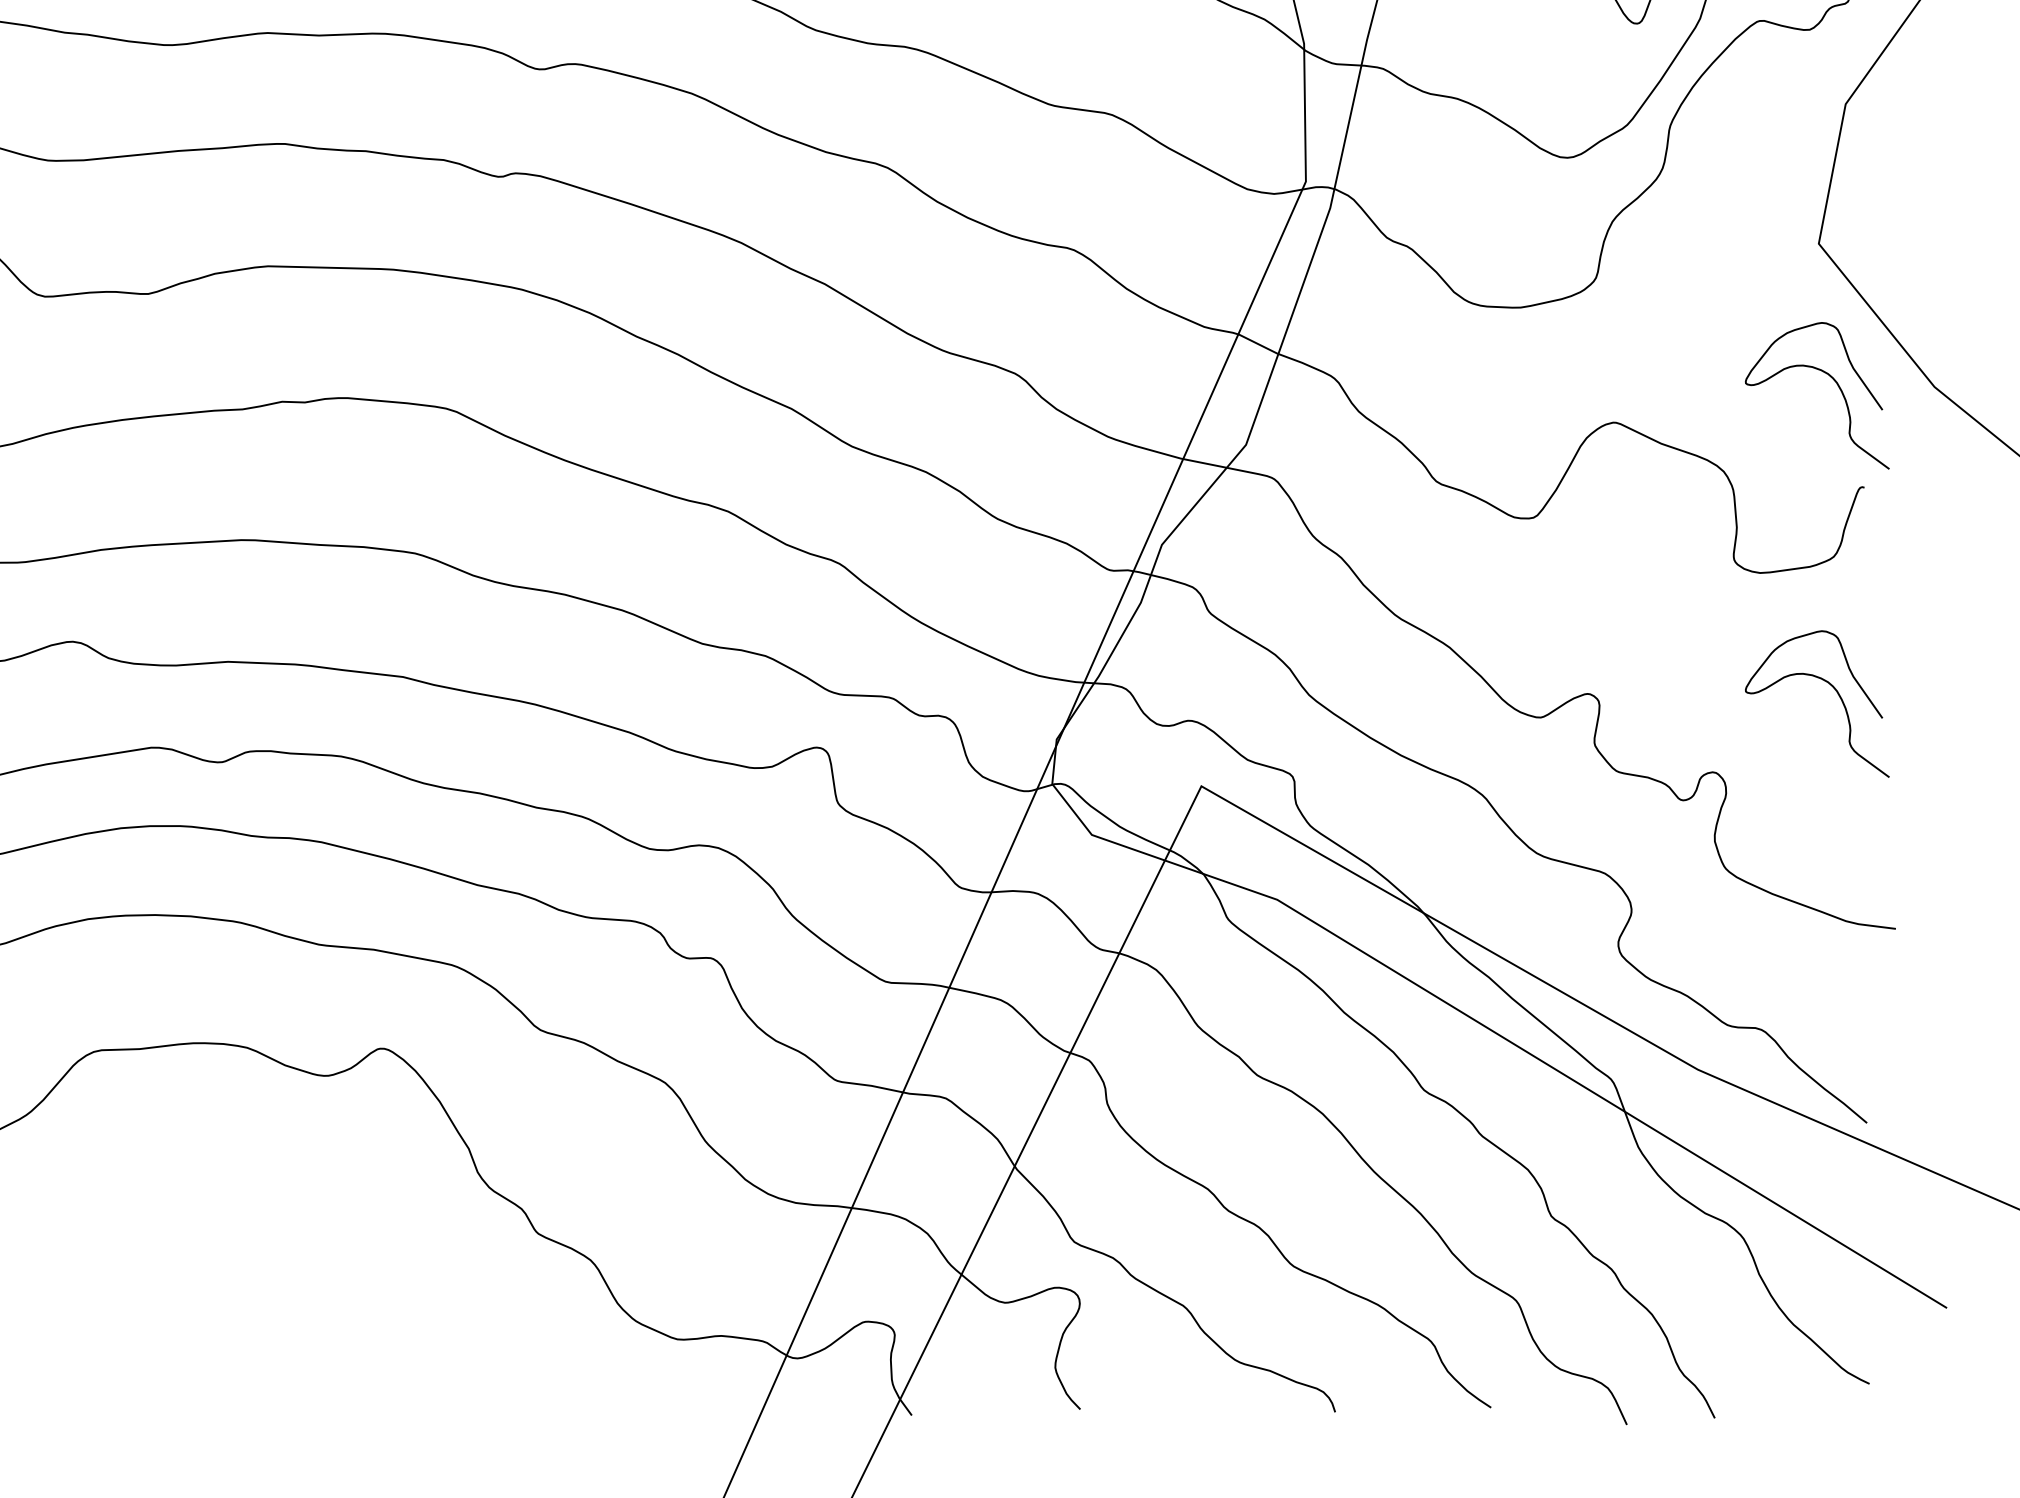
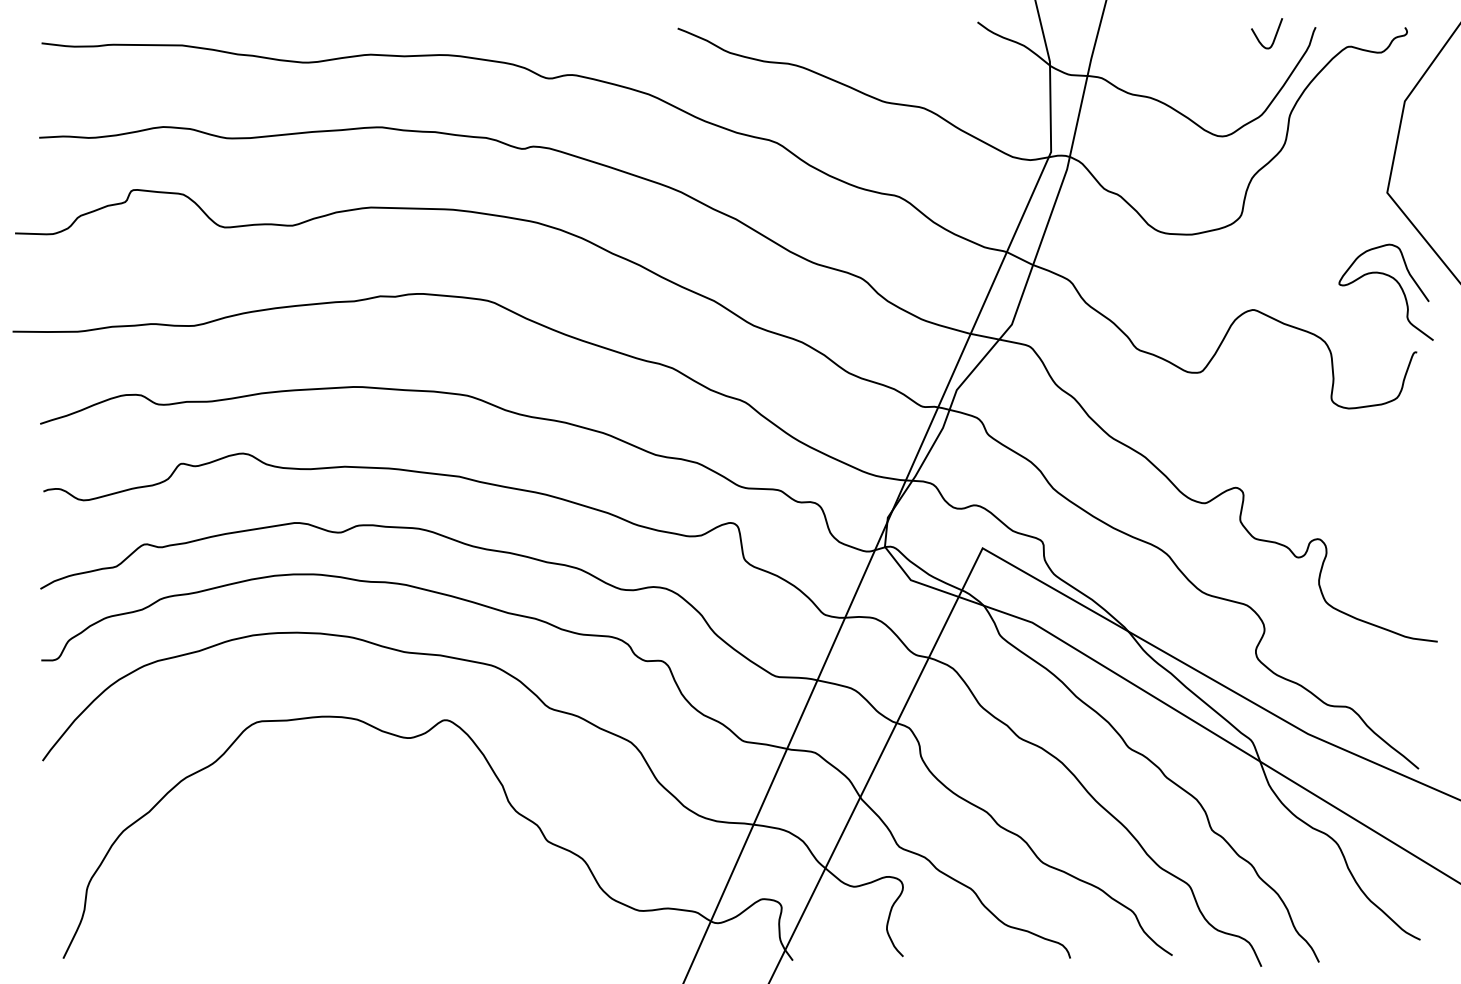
curve: (1831, 687) -> (1395, 483), removed

